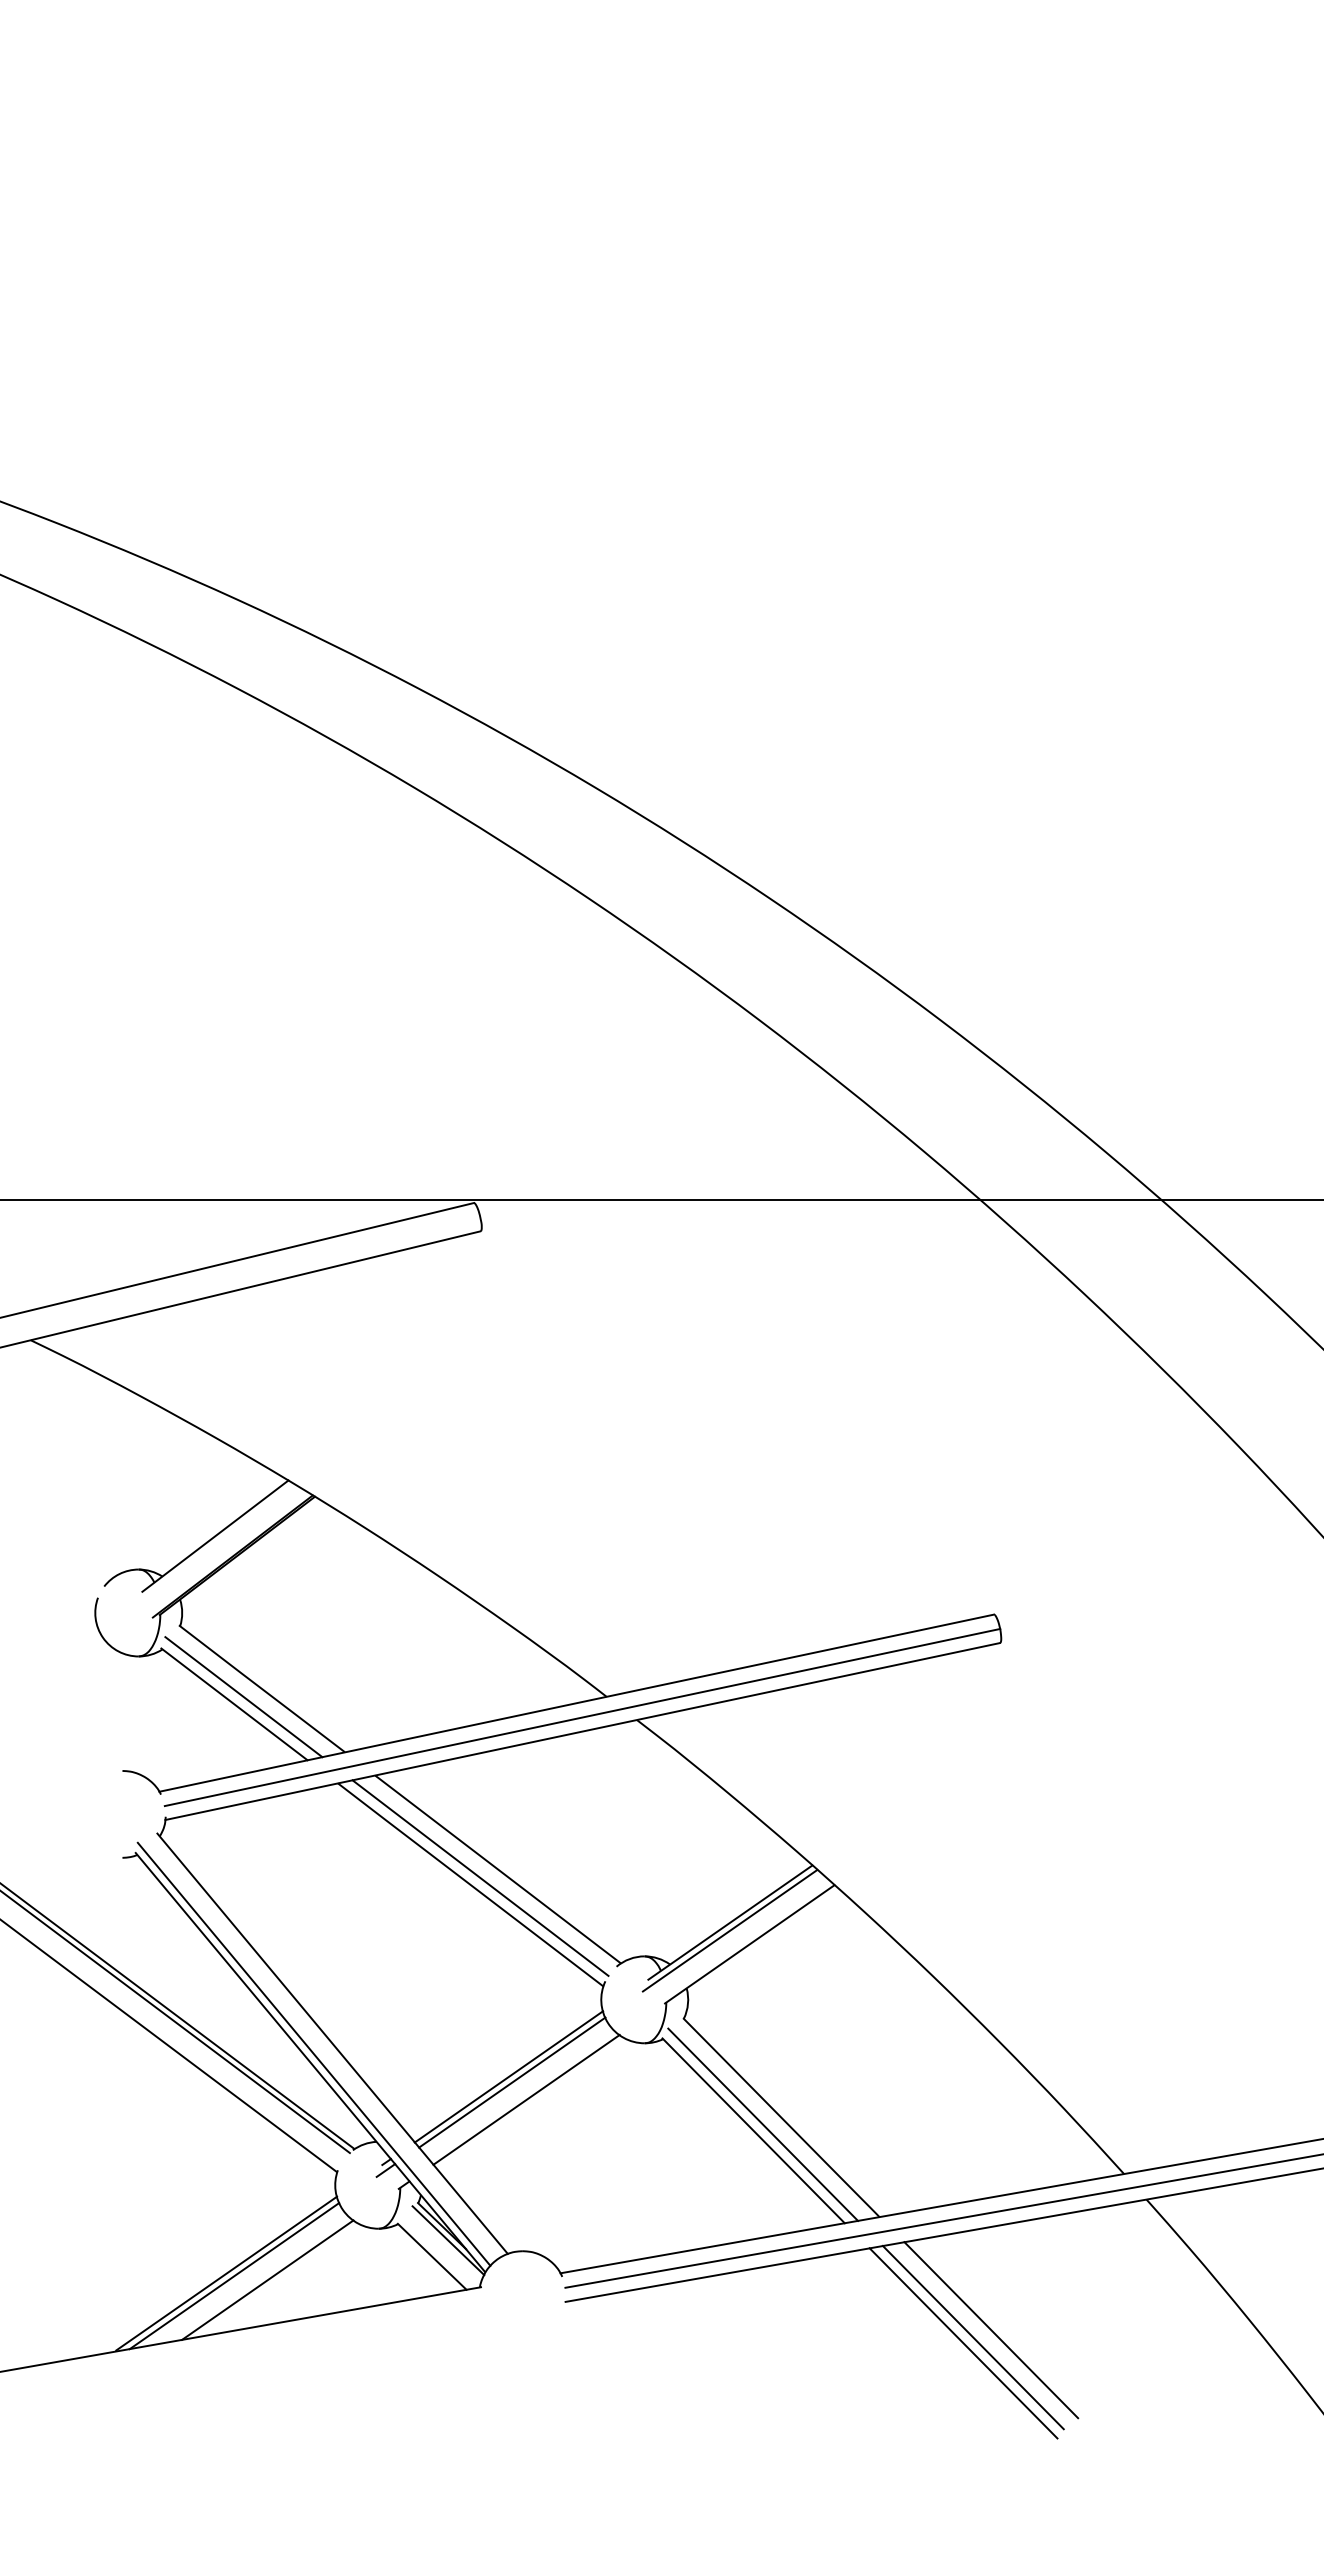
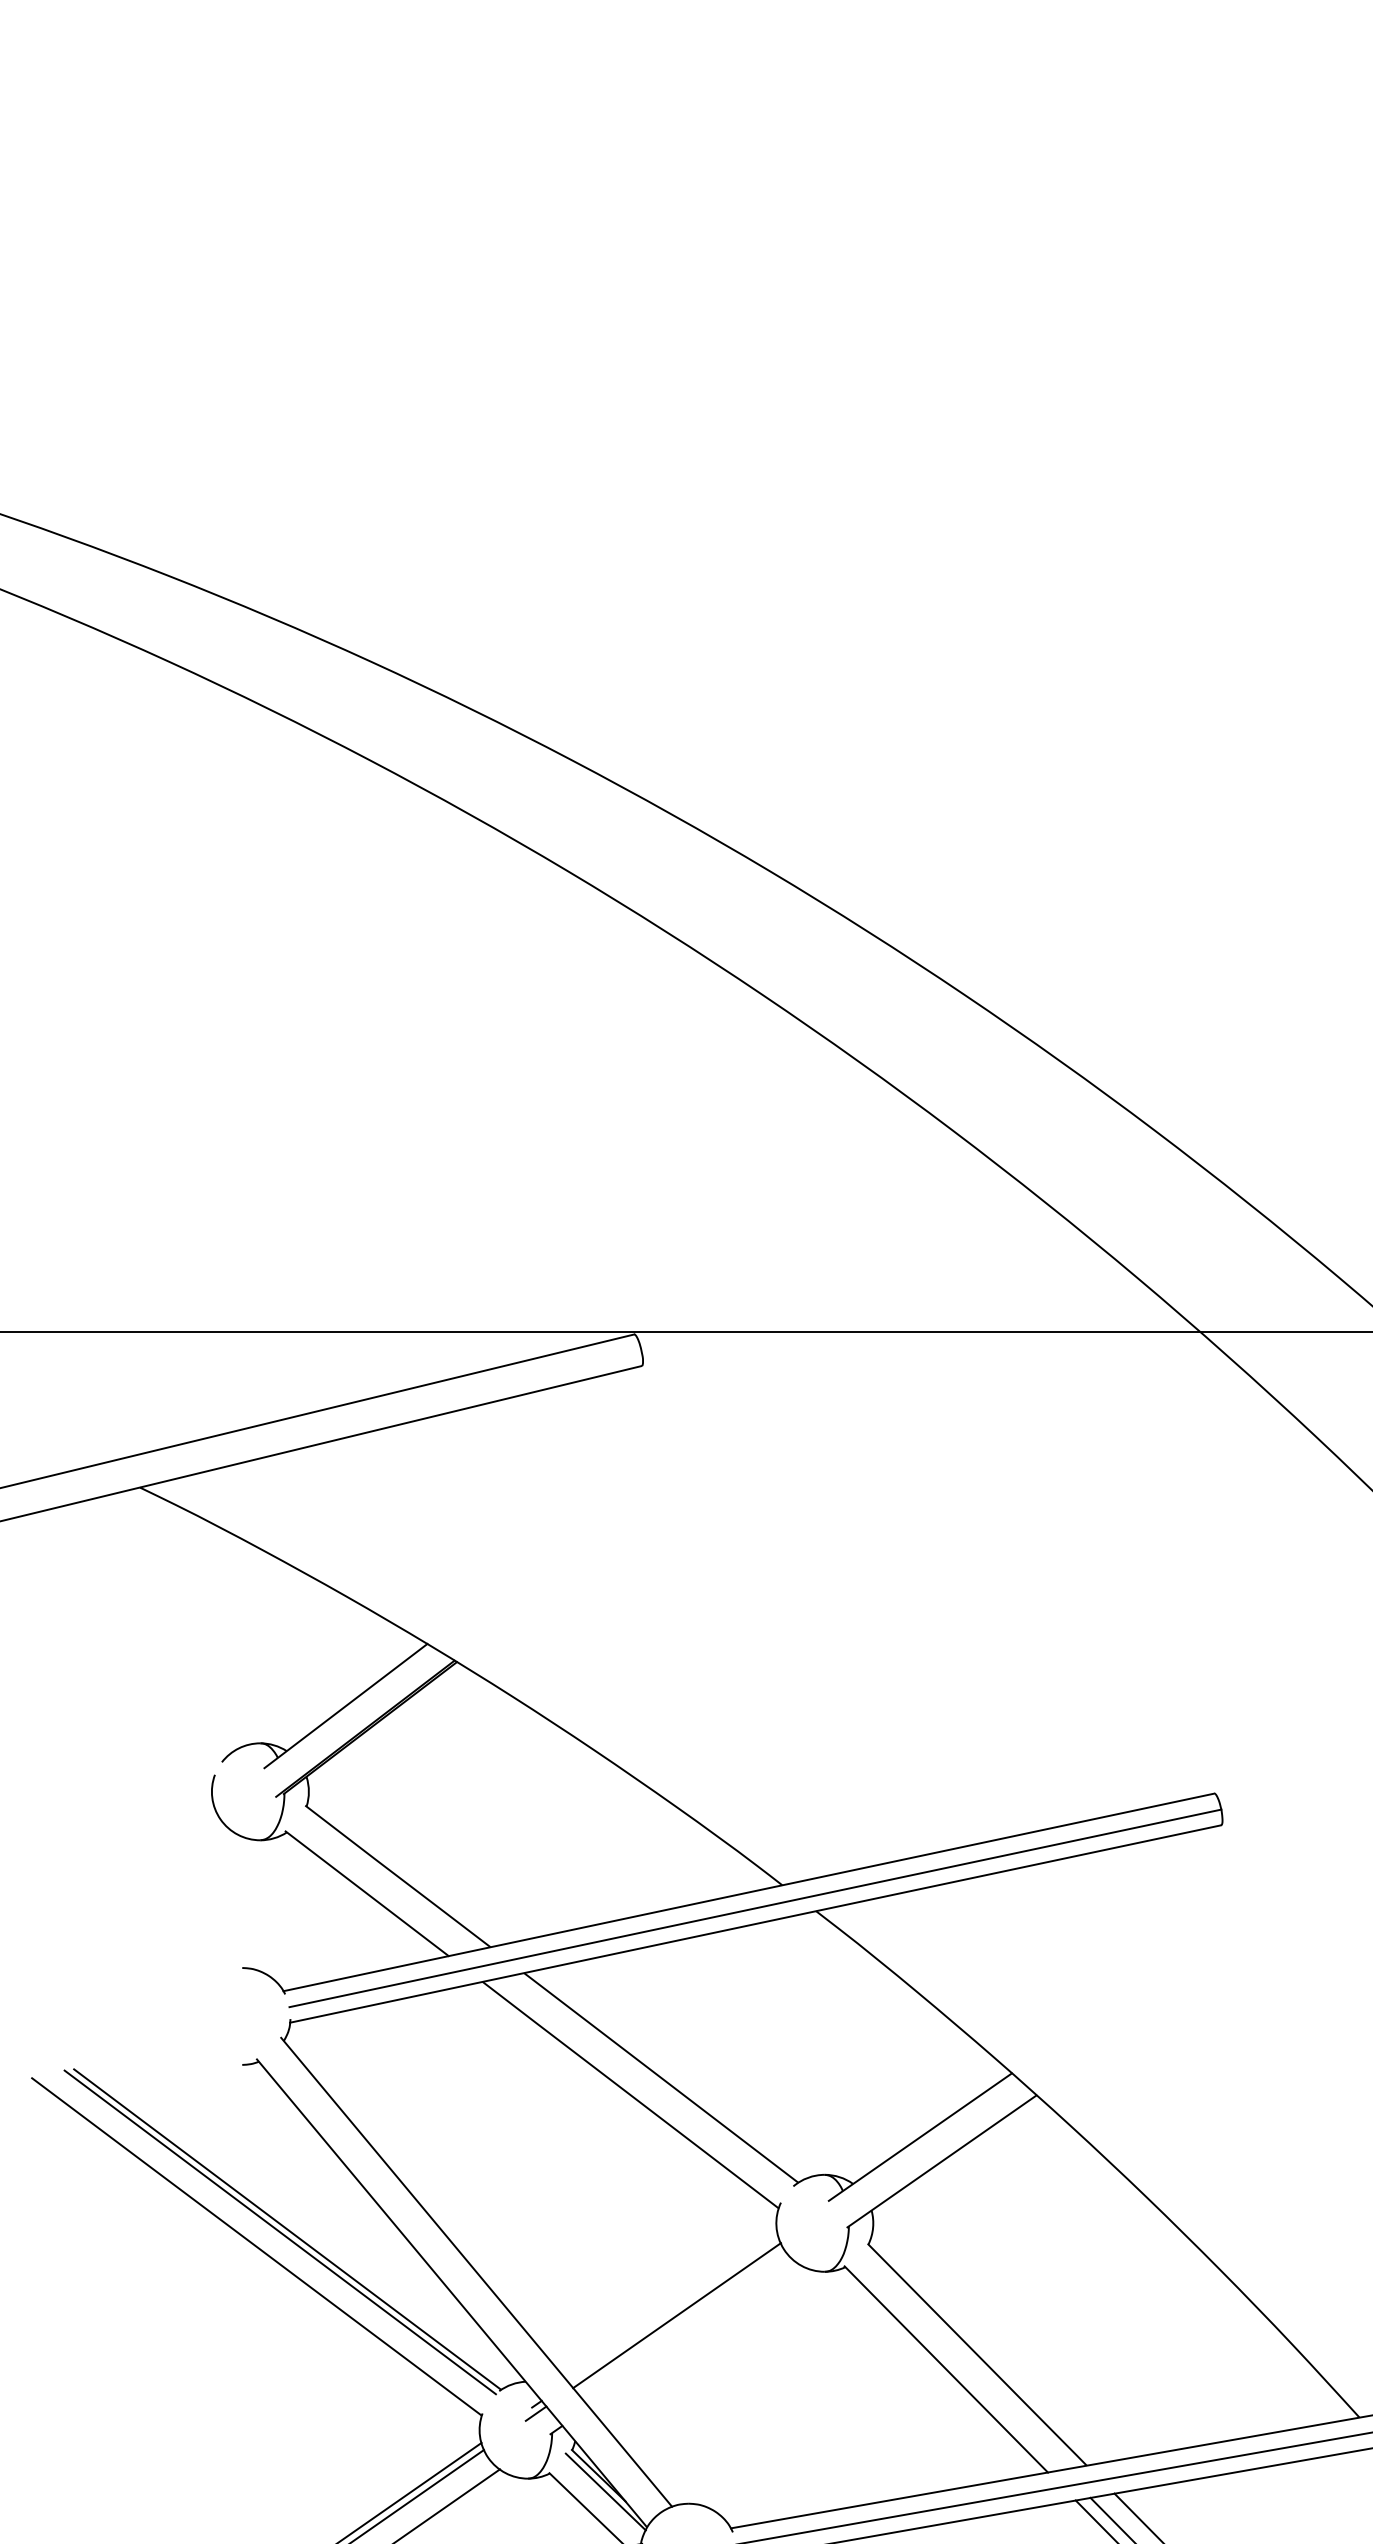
line: (243, 1697) -> (377, 1886), removed
line: (480, 1877) -> (641, 2086), removed
line: (729, 1930) -> (919, 2145), removed
line: (313, 2053) -> (455, 2283), removed
line: (508, 2076) -> (672, 2308), removed
line: (526, 2099) -> (692, 2334), removed
line: (763, 2124) -> (957, 2362), removed

